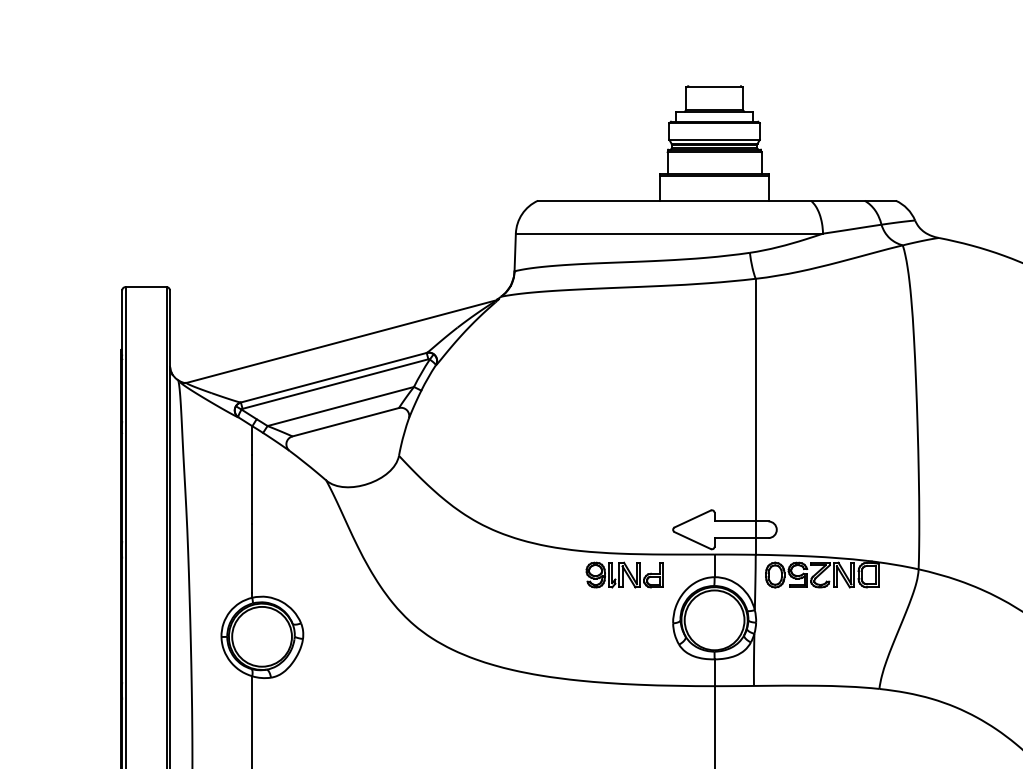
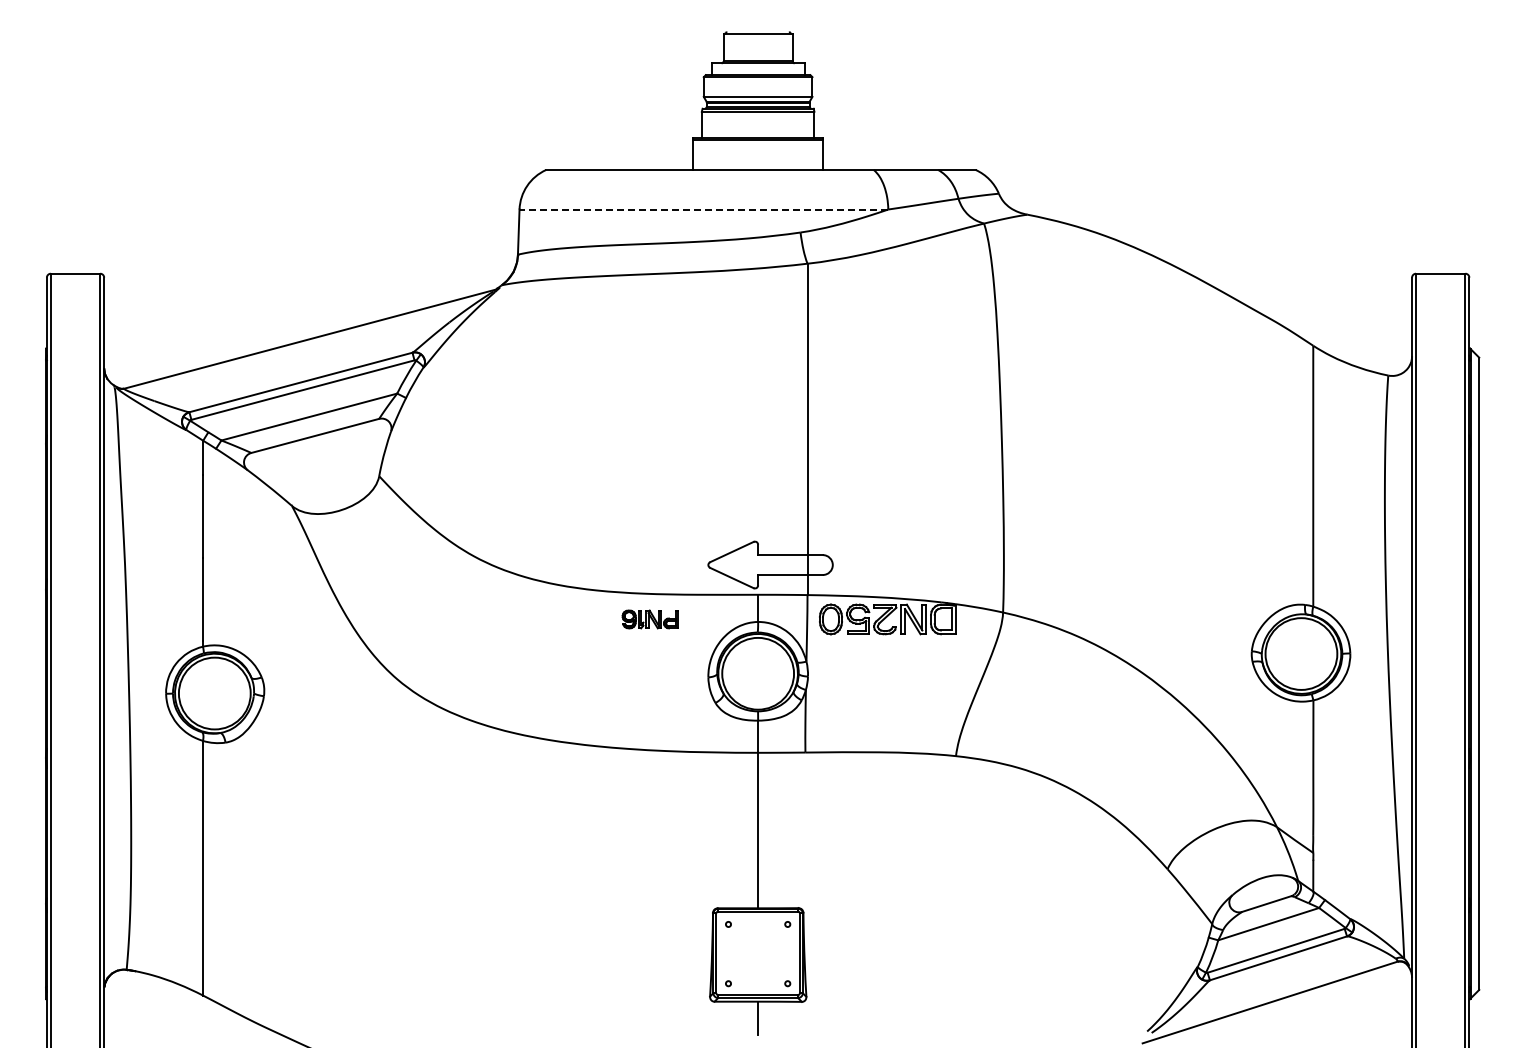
line: (669, 233) -> (703, 209), solid -> dashed
part: (624, 575) -> (649, 619), size x0.6

